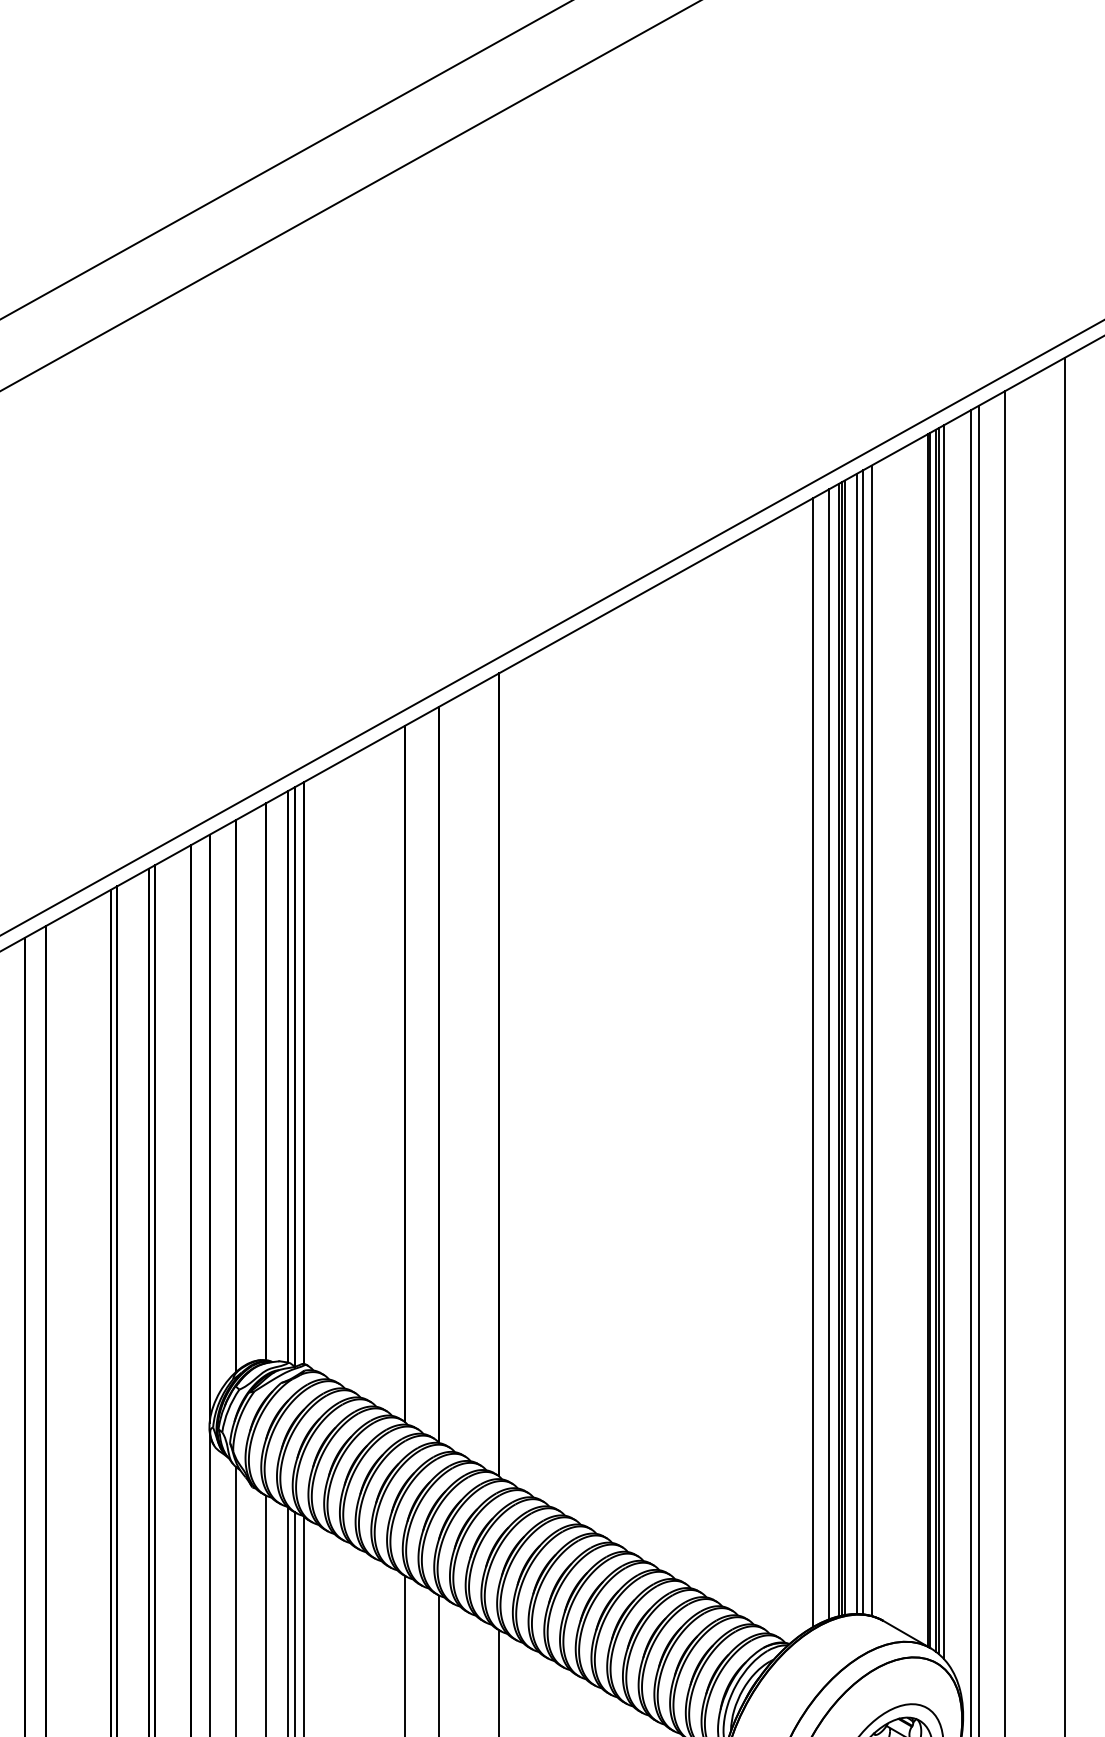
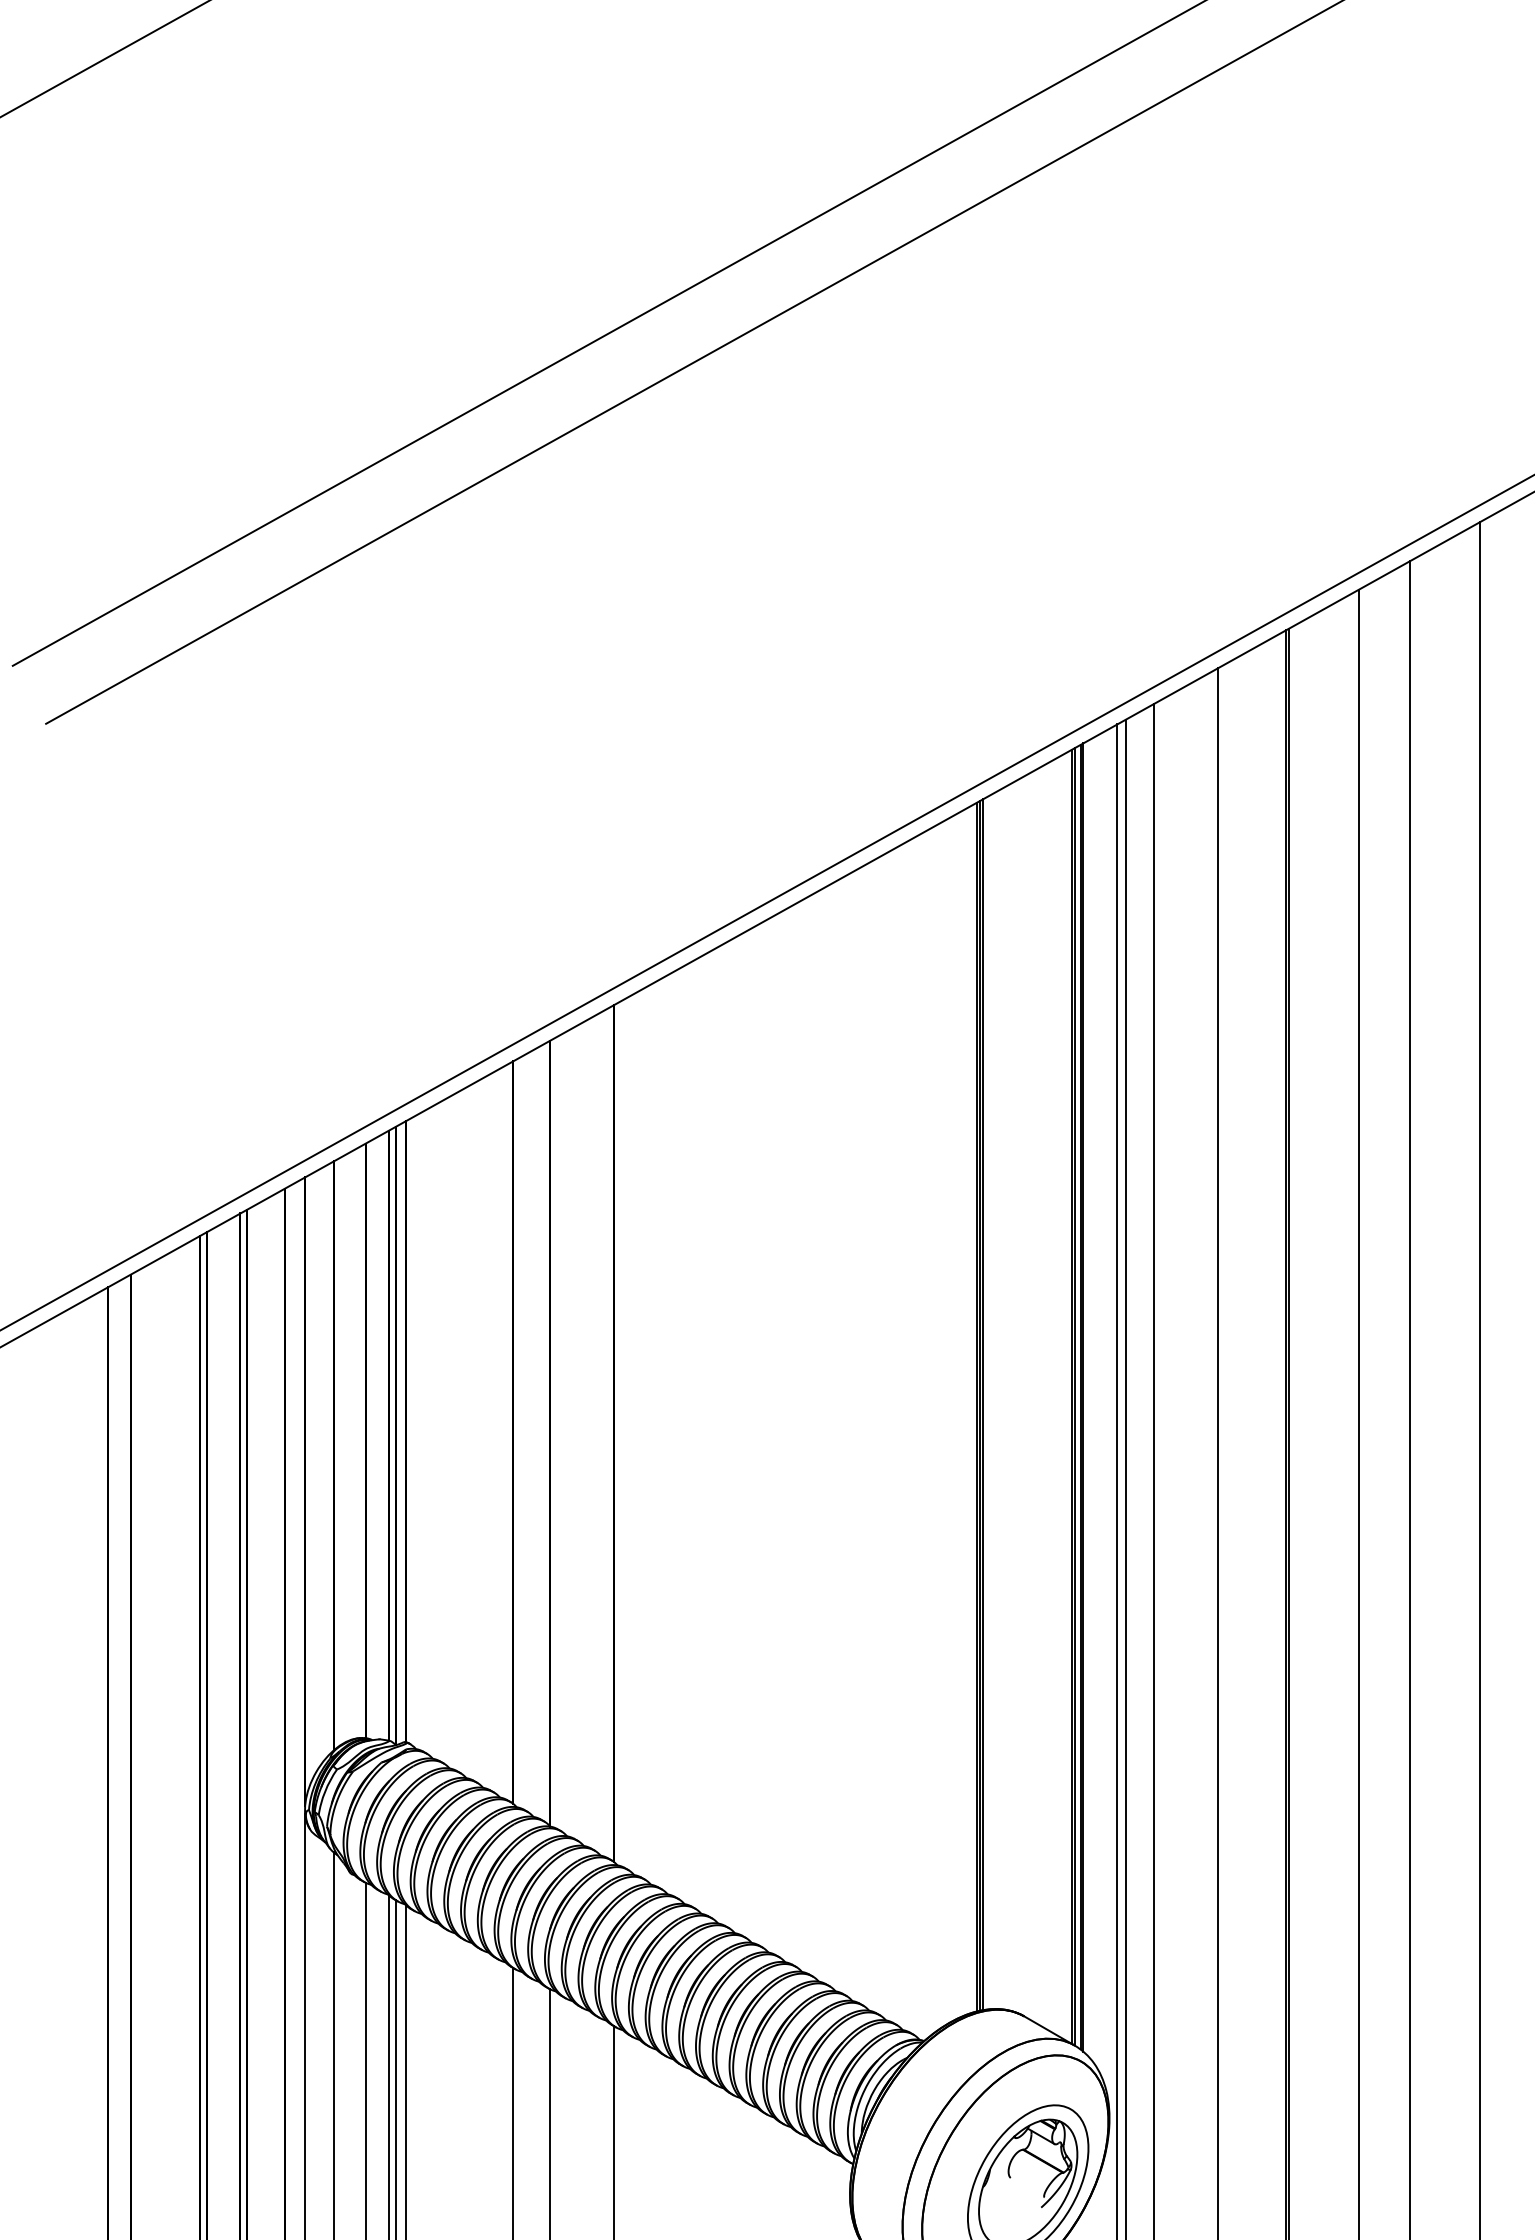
line: (862, 1041) -> (1002, 1398), removed
line: (871, 1041) -> (1011, 1397), removed
line: (944, 1041) -> (1089, 1398), removed
line: (857, 1043) -> (996, 1400), removed
line: (829, 1054) -> (966, 1411), removed
line: (813, 1061) -> (949, 1419), removed

